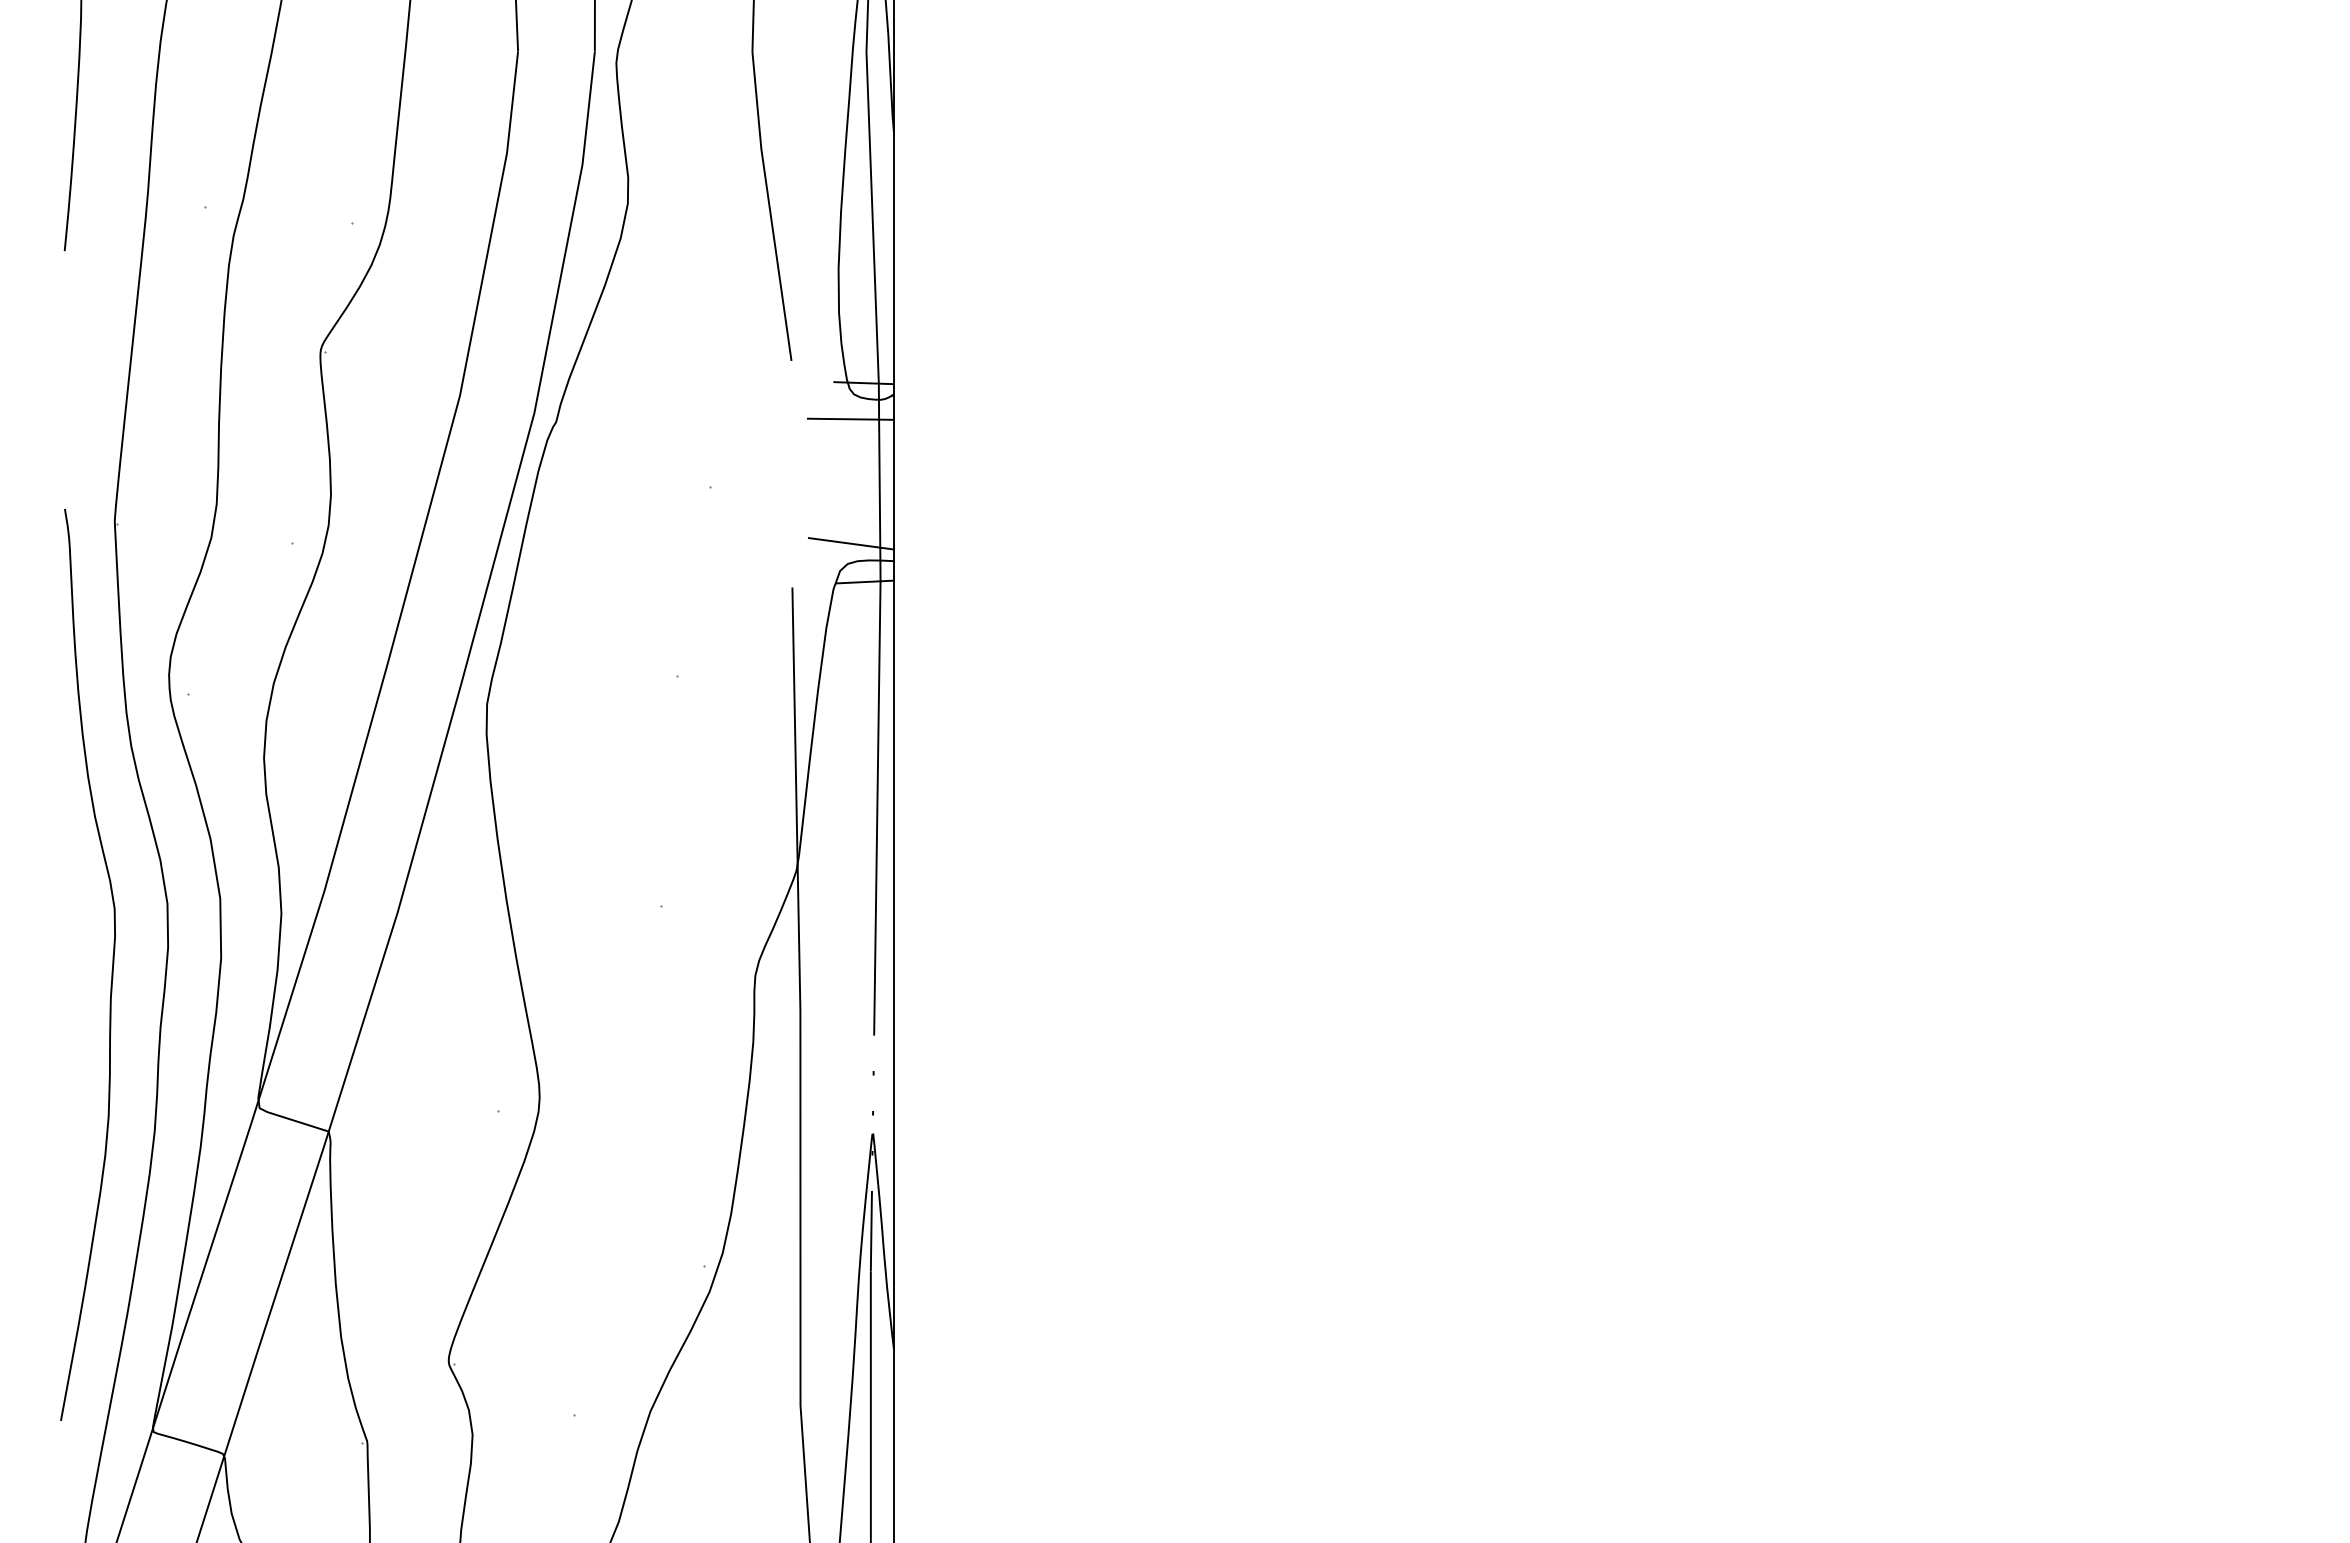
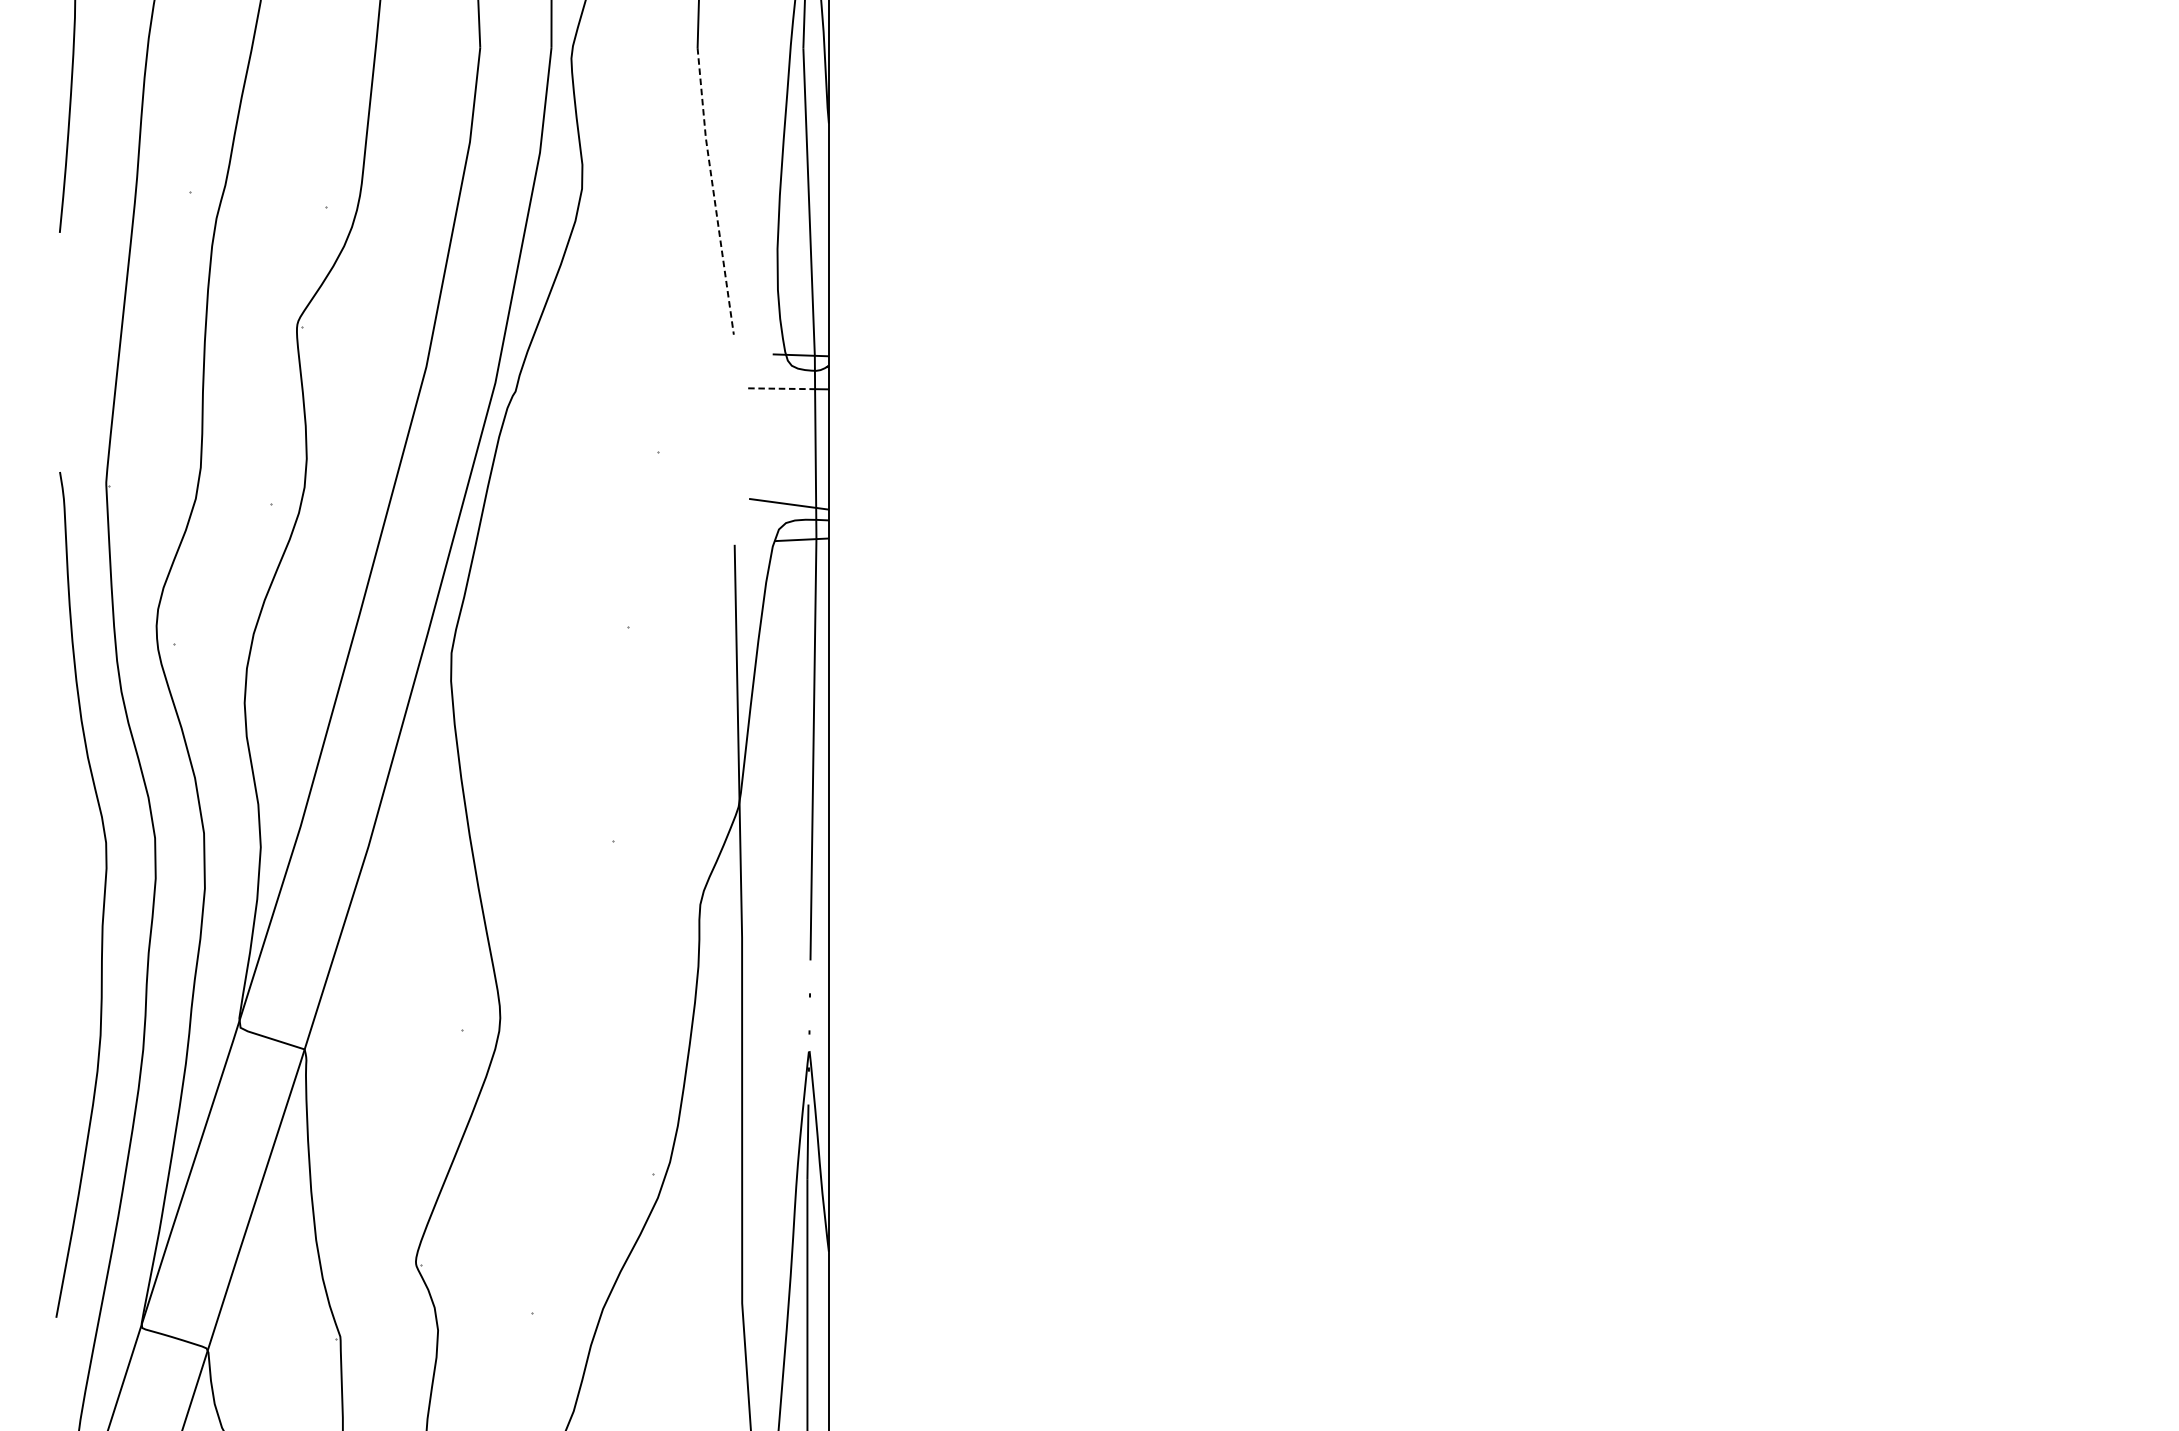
line: (769, 206) -> (713, 191), solid -> dashed
line: (843, 419) -> (782, 389), solid -> dashed

